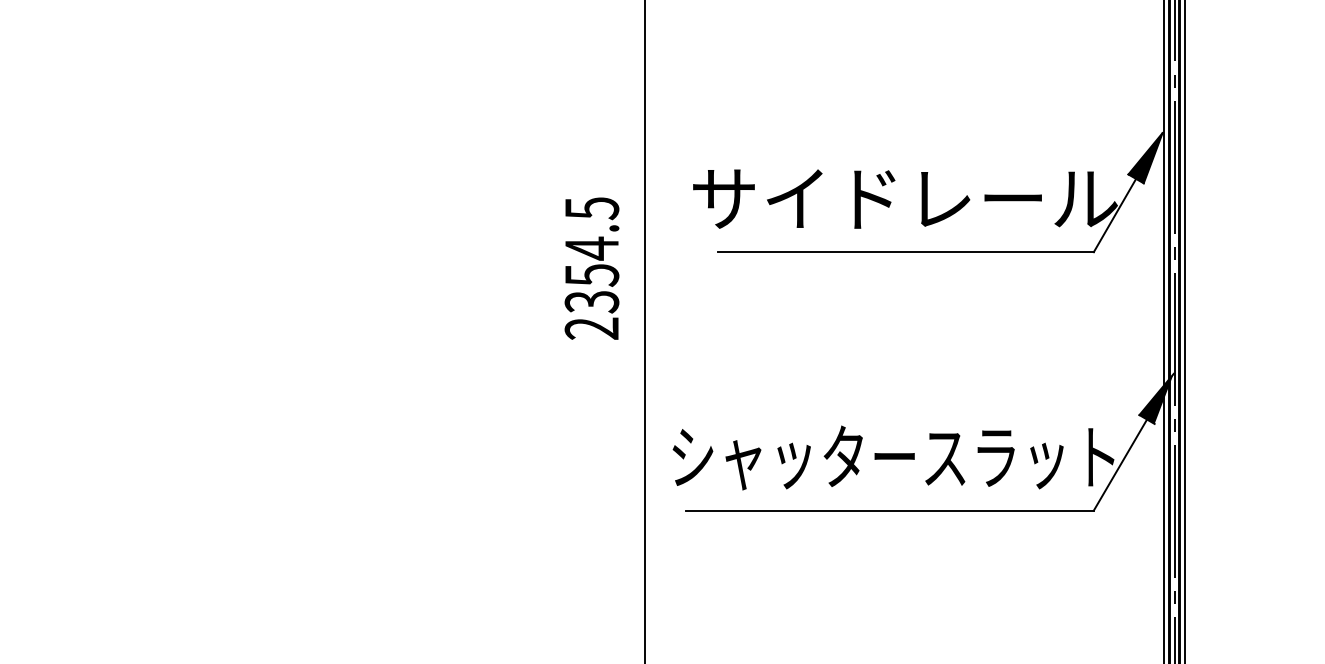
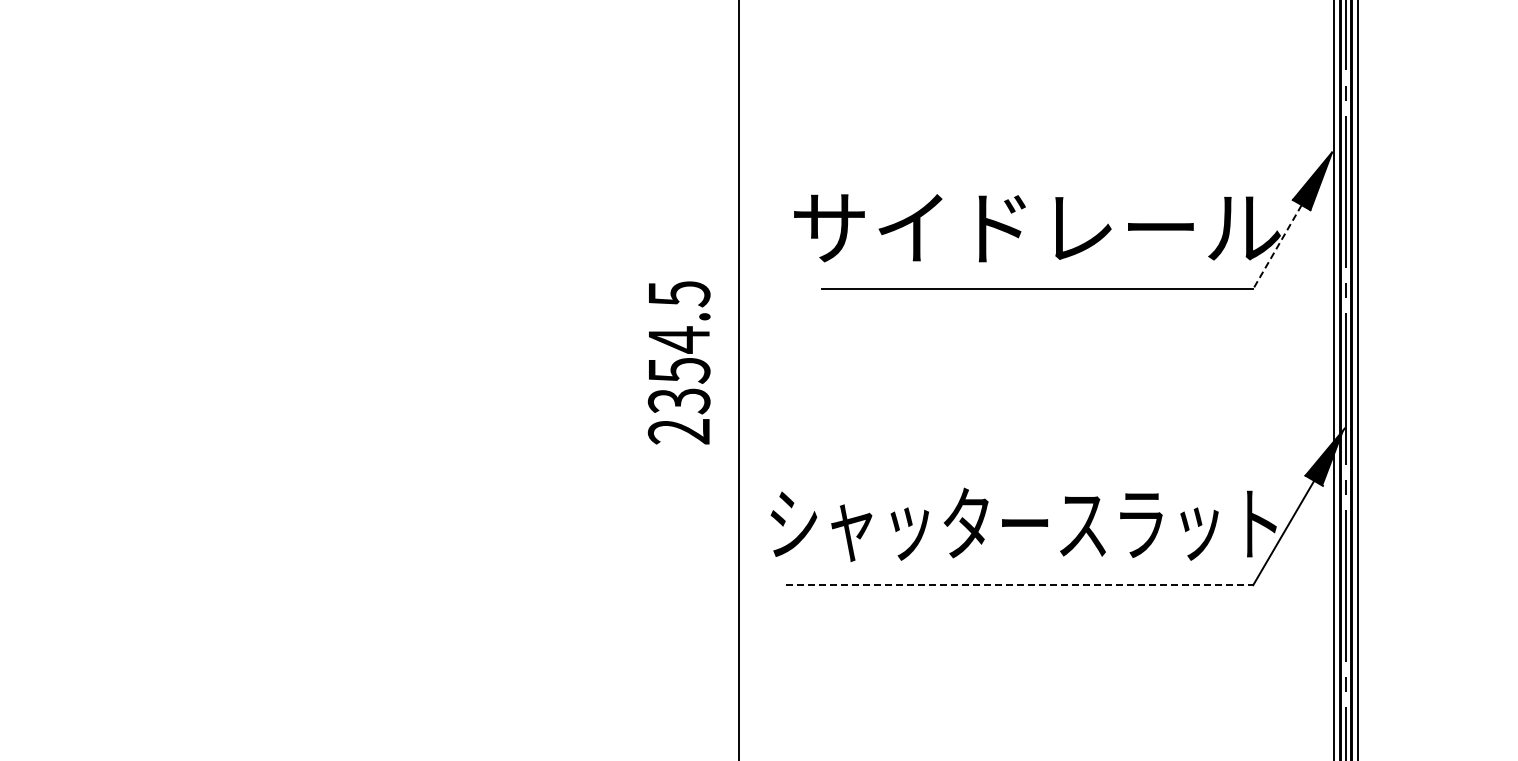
line: (1114, 215) -> (1277, 247), solid -> dashed
text: (591, 268) -> (678, 362), moved
line: (889, 510) -> (1019, 585), solid -> dashed

